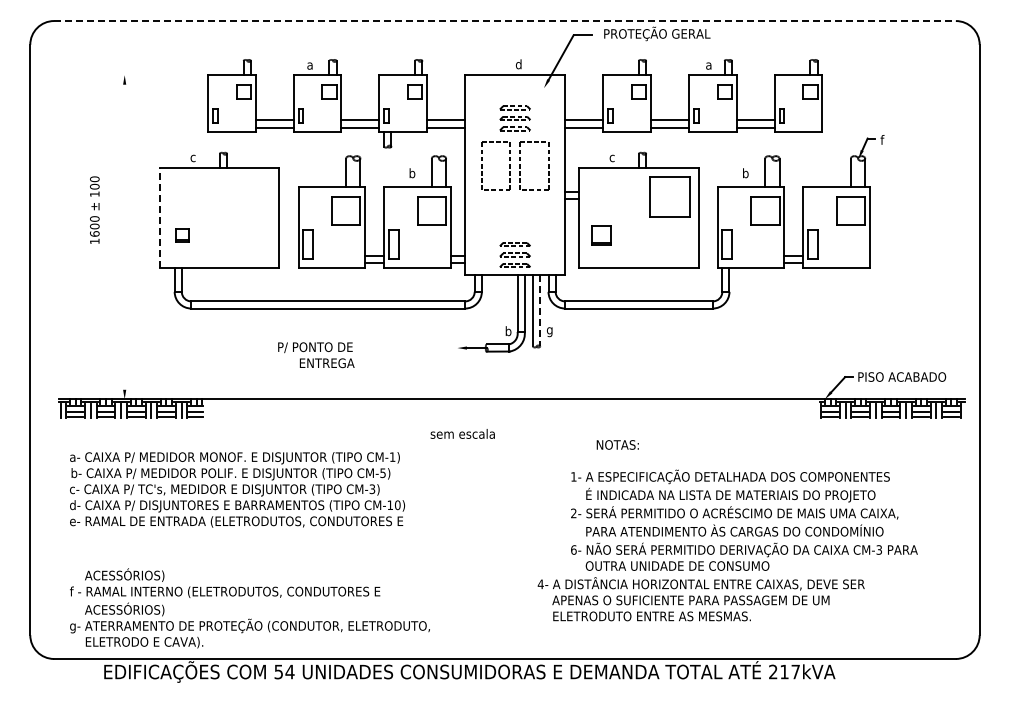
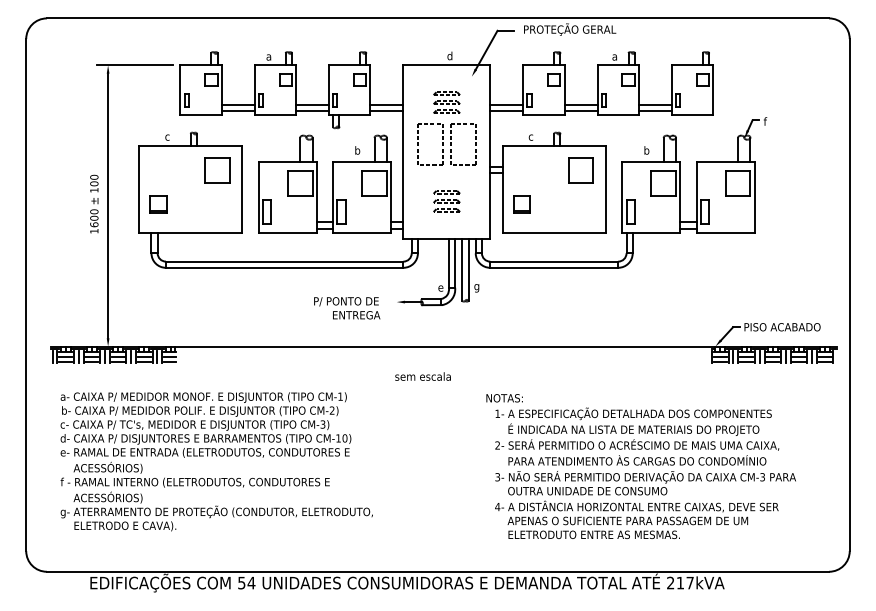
line: (504, 21) -> (437, 18), dashed -> solid
line: (155, 75) -> (134, 65), added
part: (250, 196) -> (217, 170), added
part: (669, 196) -> (580, 170), size x0.71
text: (94, 209) -> (94, 203), moved
line: (160, 217) -> (139, 188), dashed -> solid
part: (182, 235) -> (158, 204), size x1.43
line: (124, 236) -> (107, 205), added
part: (514, 254) -> (446, 200), moved
line: (540, 310) -> (468, 269), dashed -> solid
text: (508, 330) -> (441, 286), b -> e
text: (316, 355) -> (347, 308), moved
text: (462, 433) -> (422, 376), moved
text: (617, 444) -> (504, 397), moved
text: (382, 473) -> (331, 410), CM-5) -> CM-2)
text: (573, 549) -> (497, 476), 6- -> 3-
text: (700, 599) -> (636, 520), moved
text: (249, 608) -> (216, 496), moved

